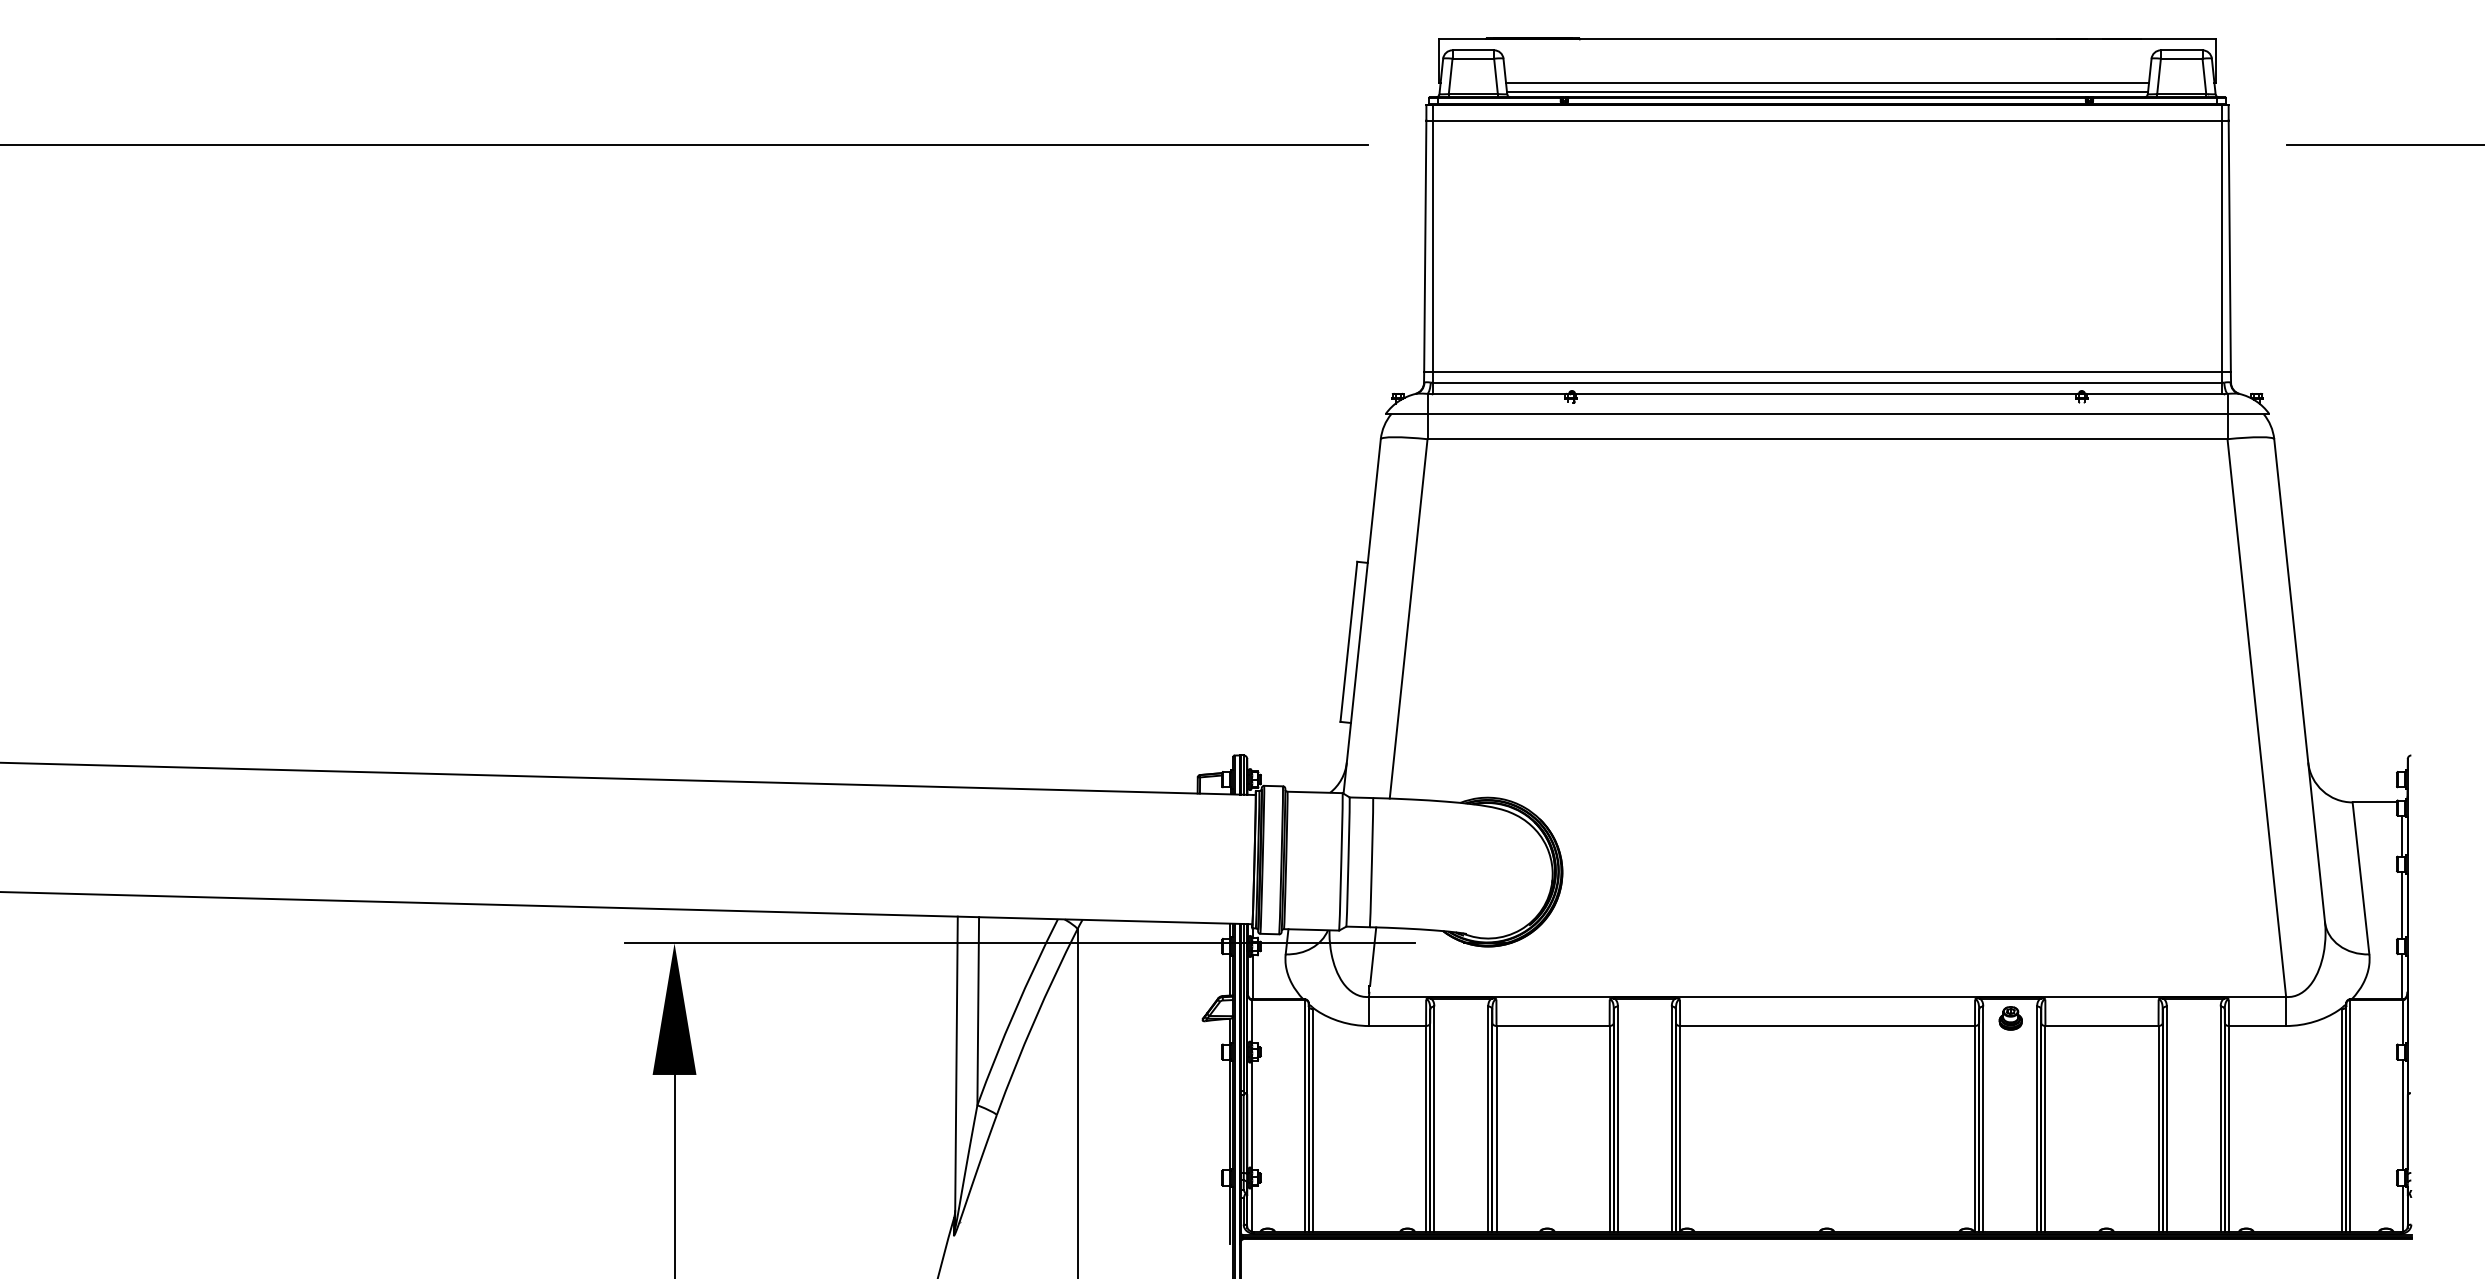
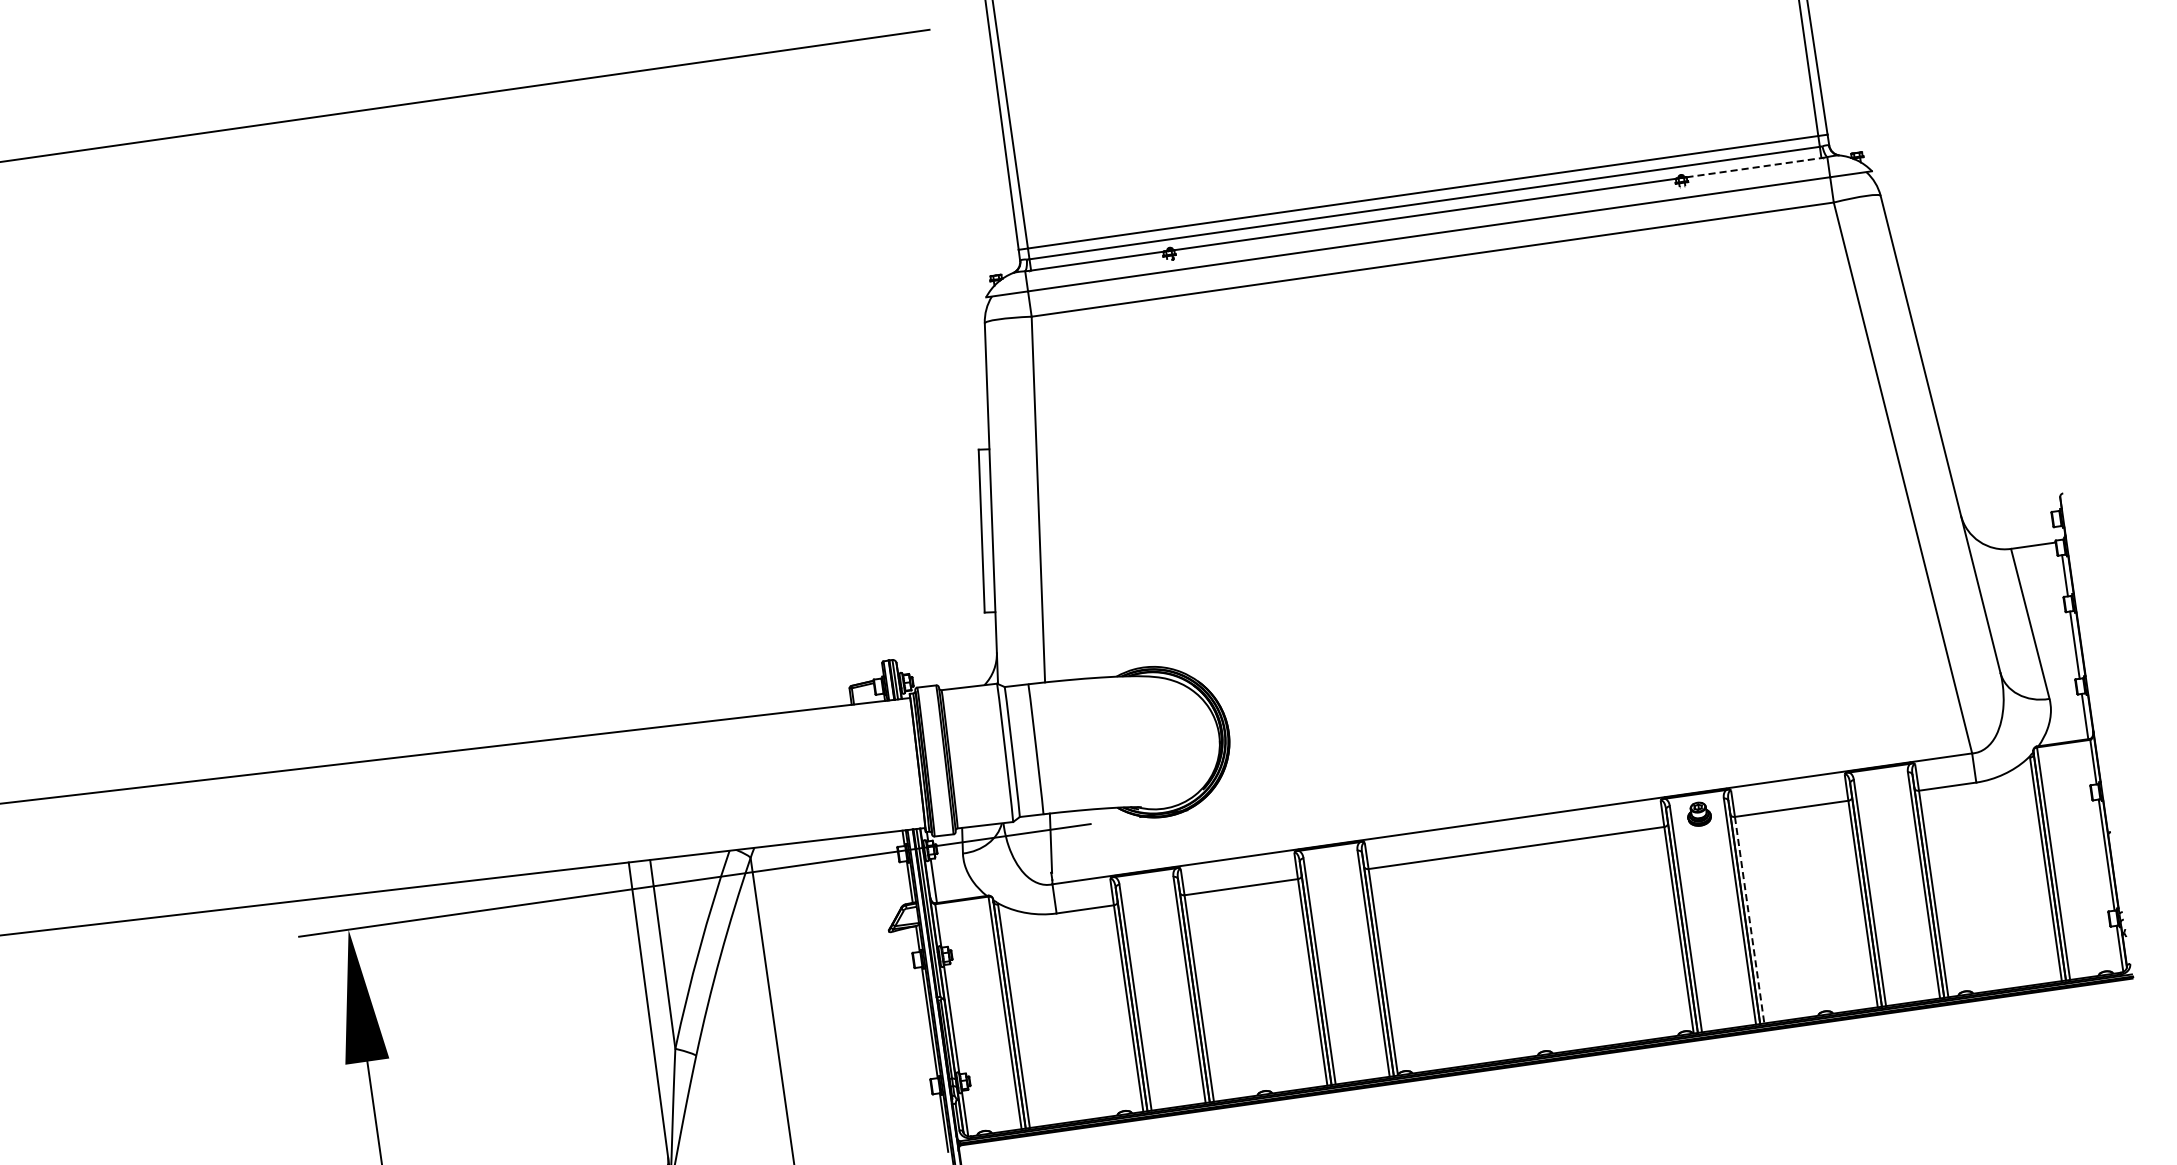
line: (2154, 394) -> (1754, 168), solid -> dashed
line: (2045, 1129) -> (1749, 920), solid -> dashed

